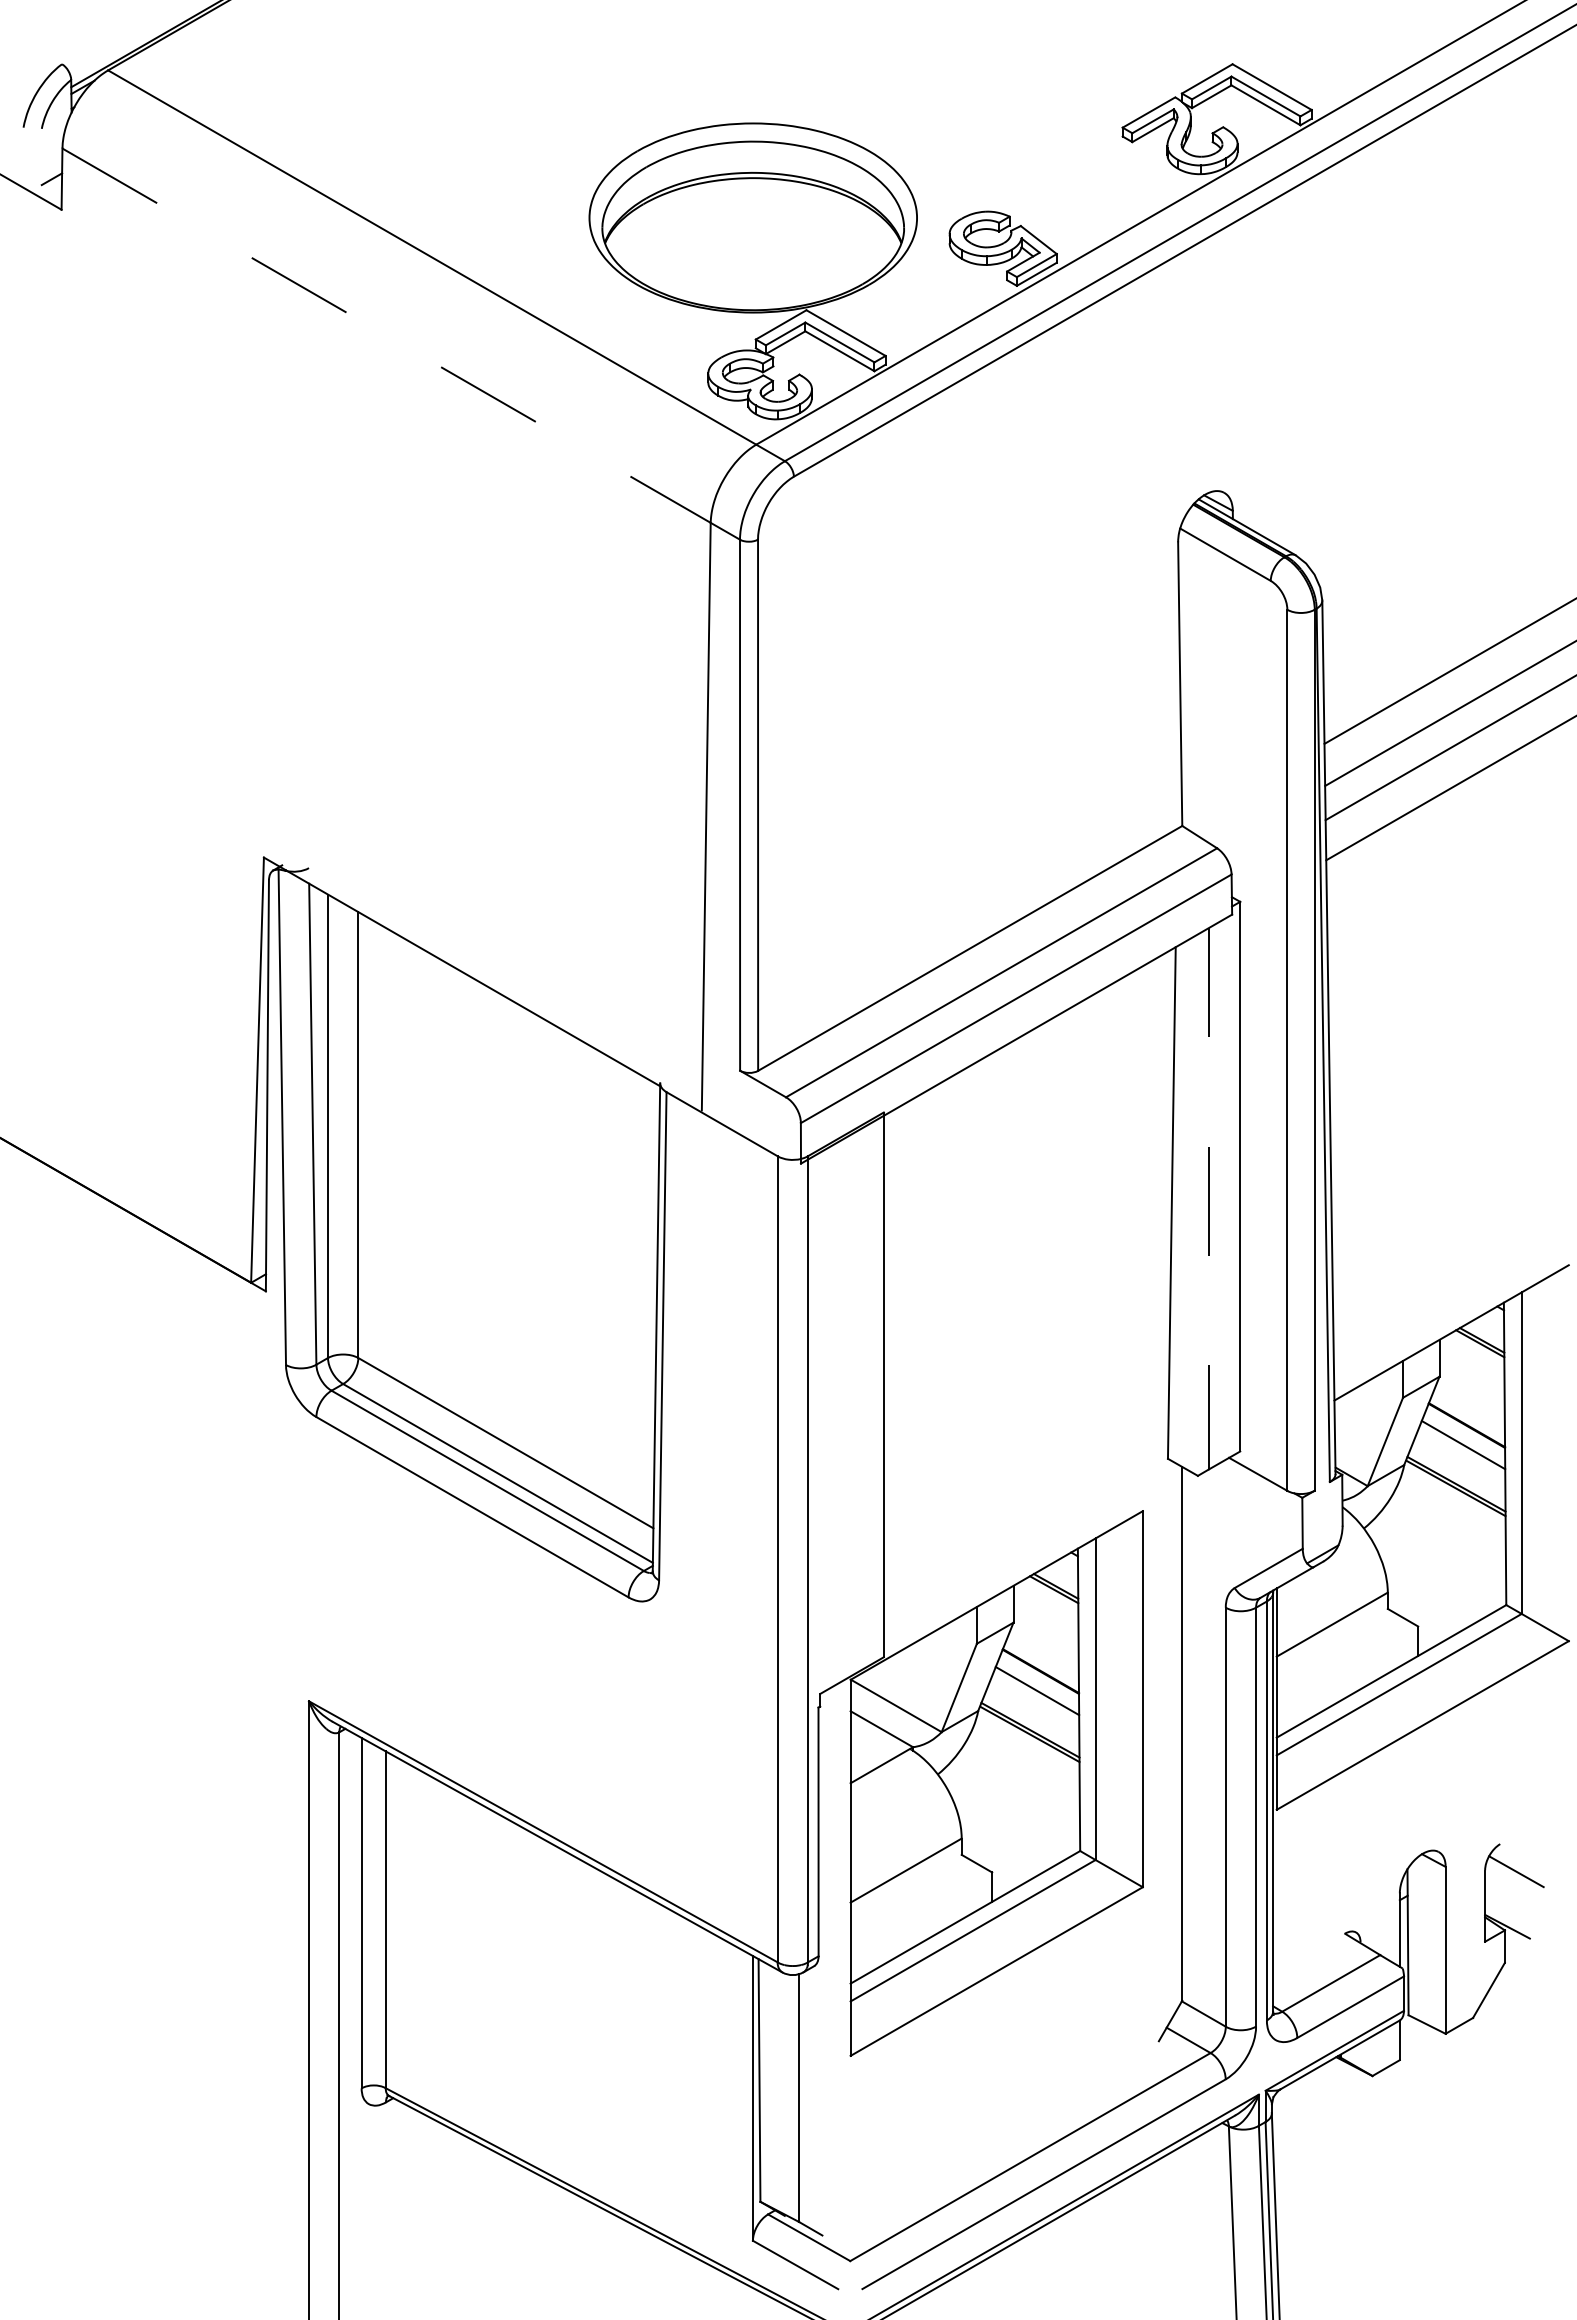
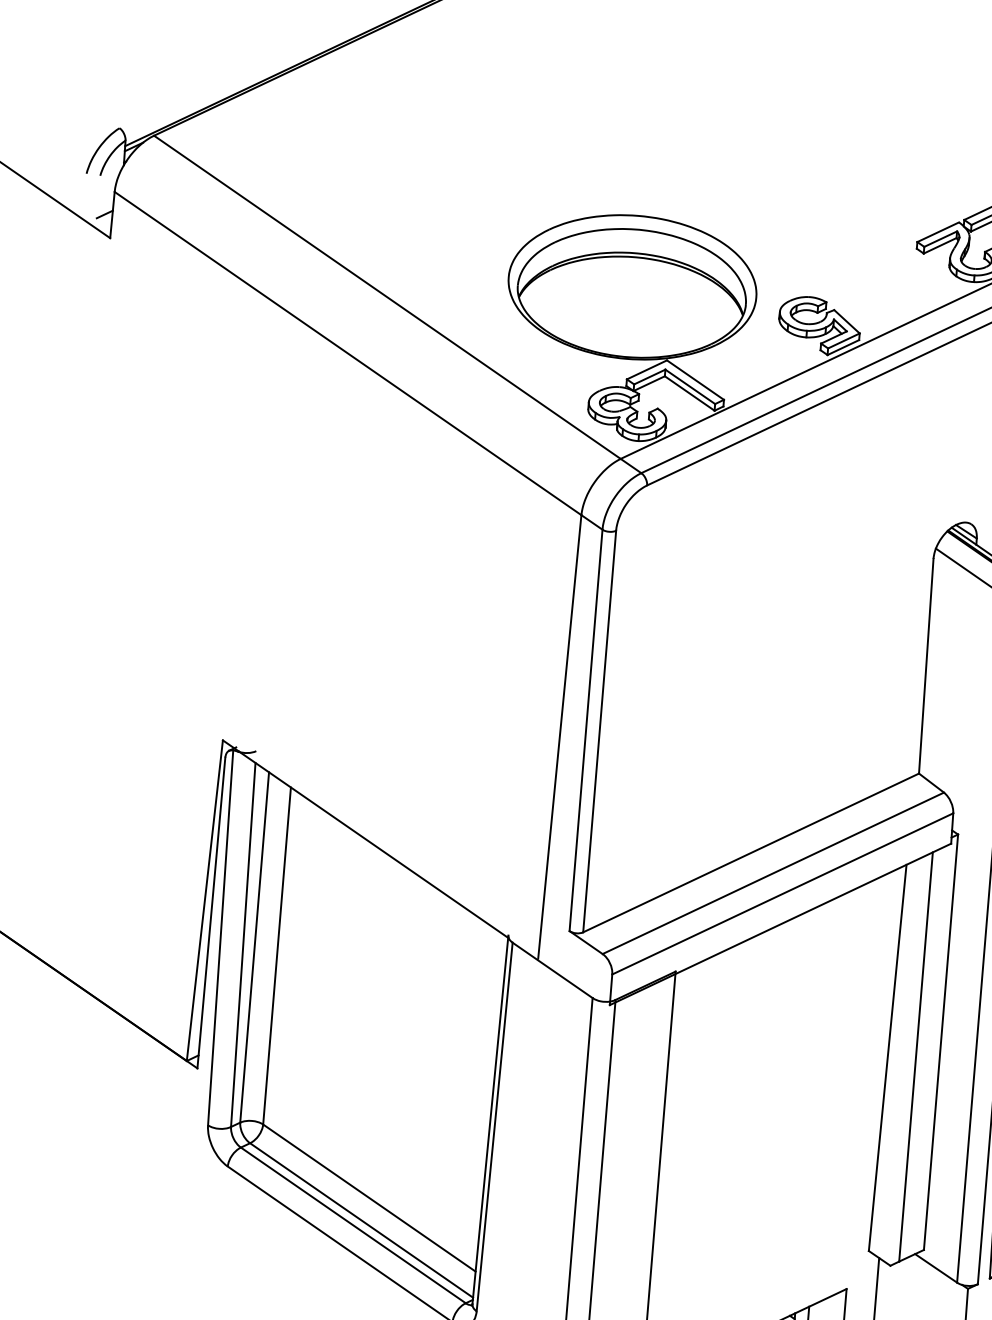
line: (387, 335) -> (348, 353), dashed -> solid
line: (1208, 1198) -> (915, 1056), dashed -> solid

